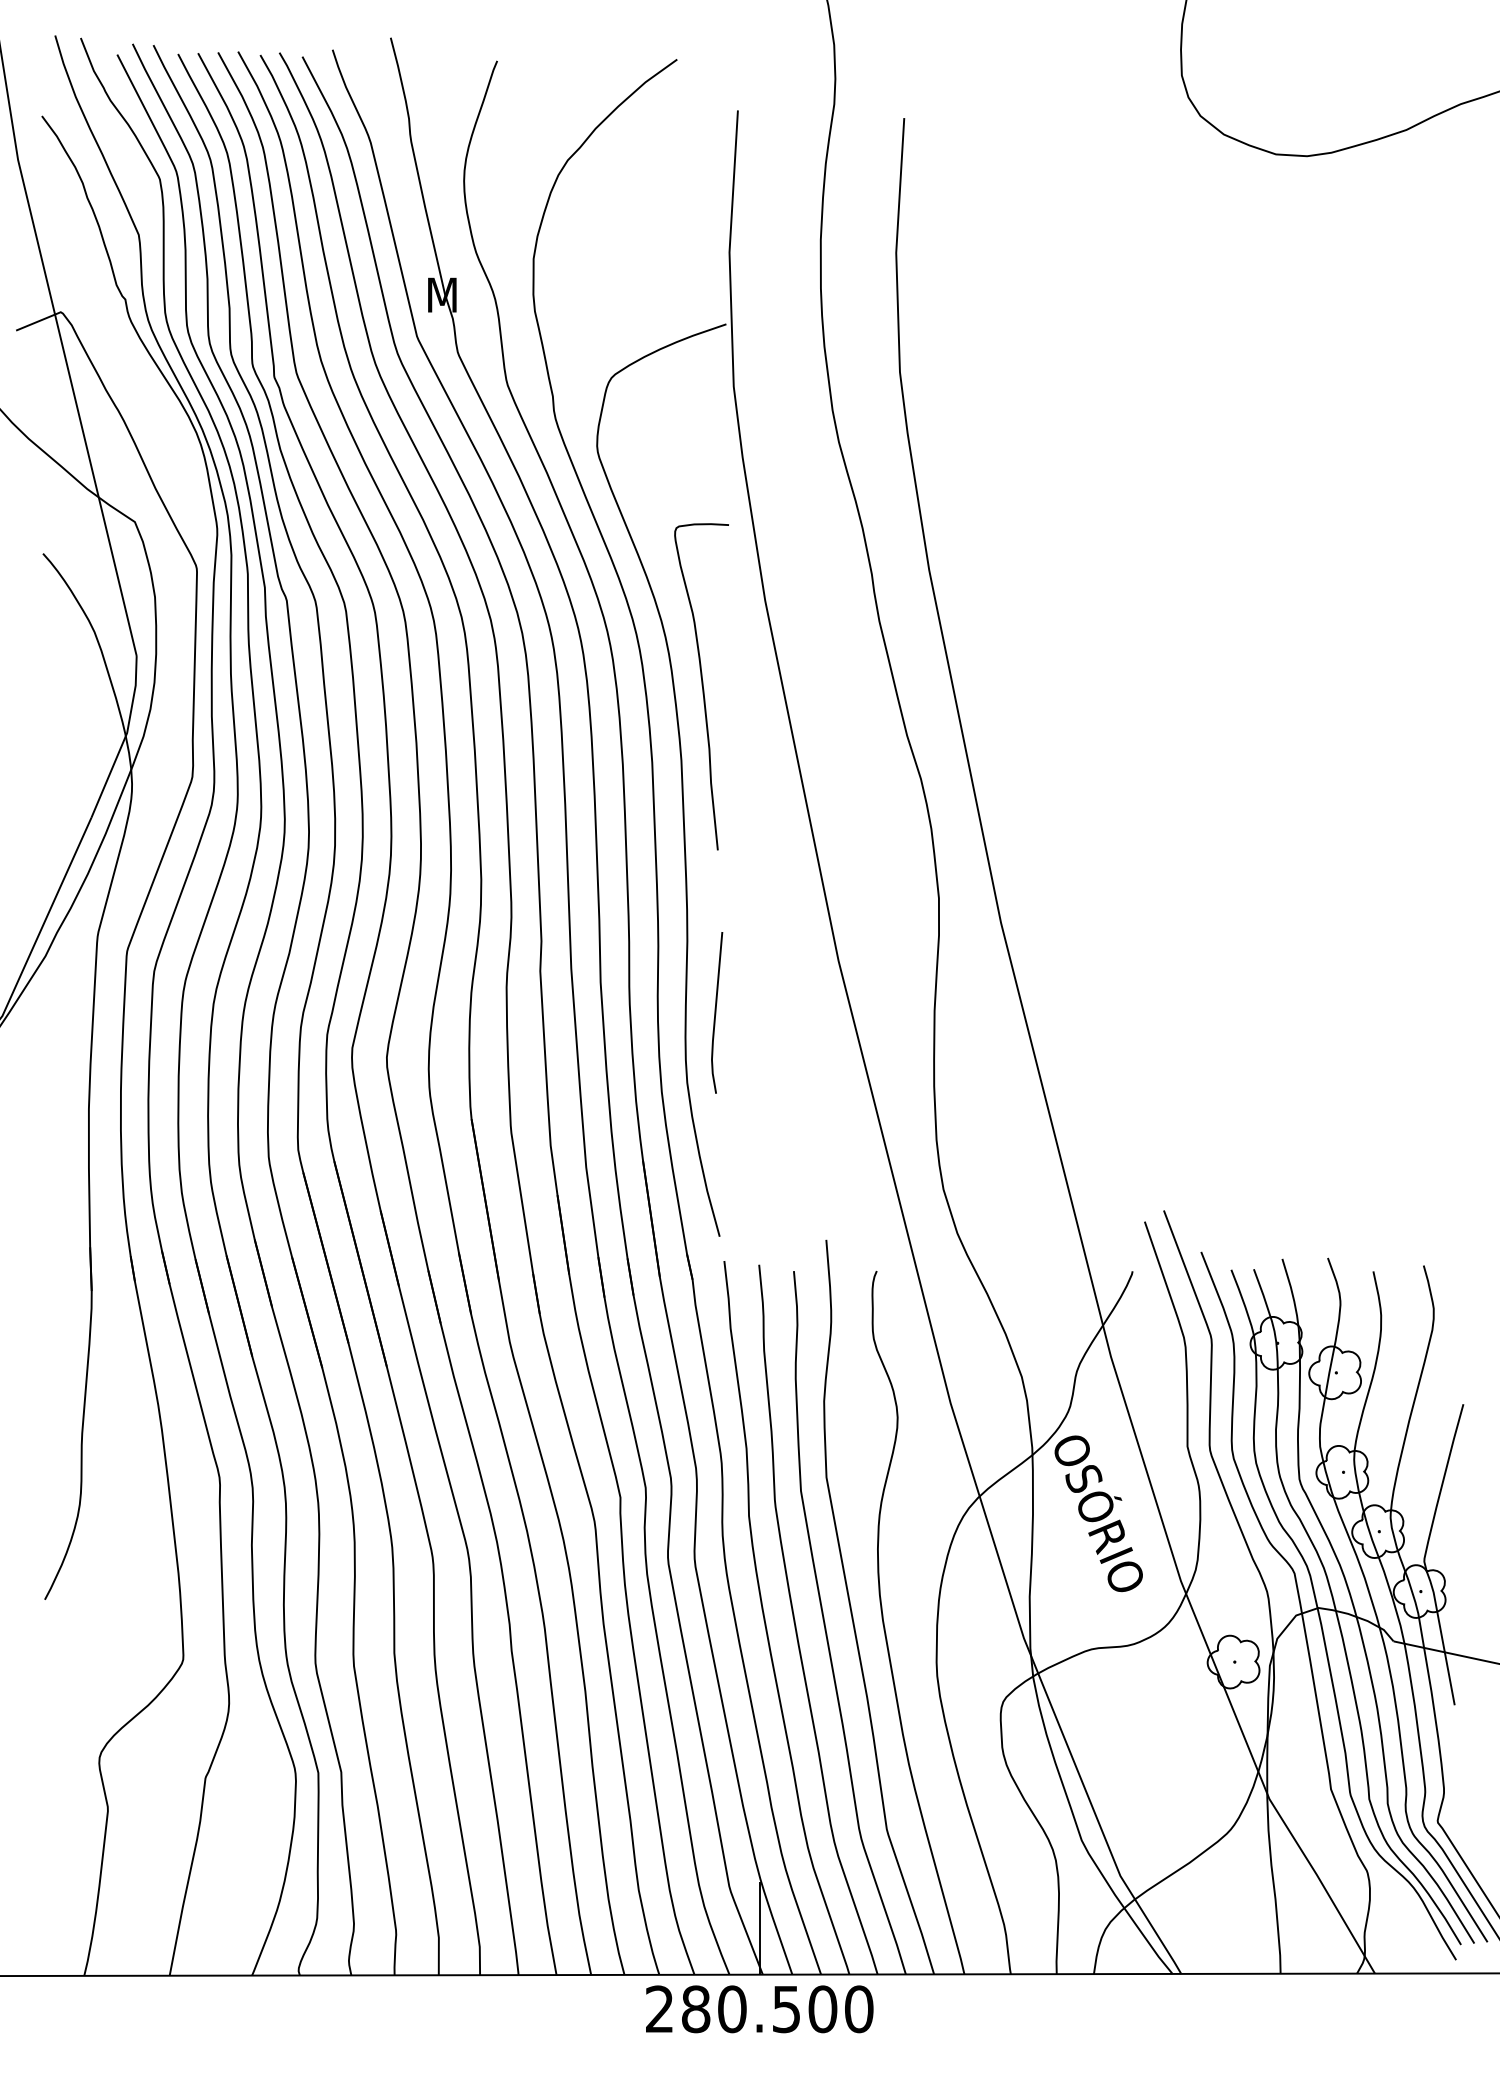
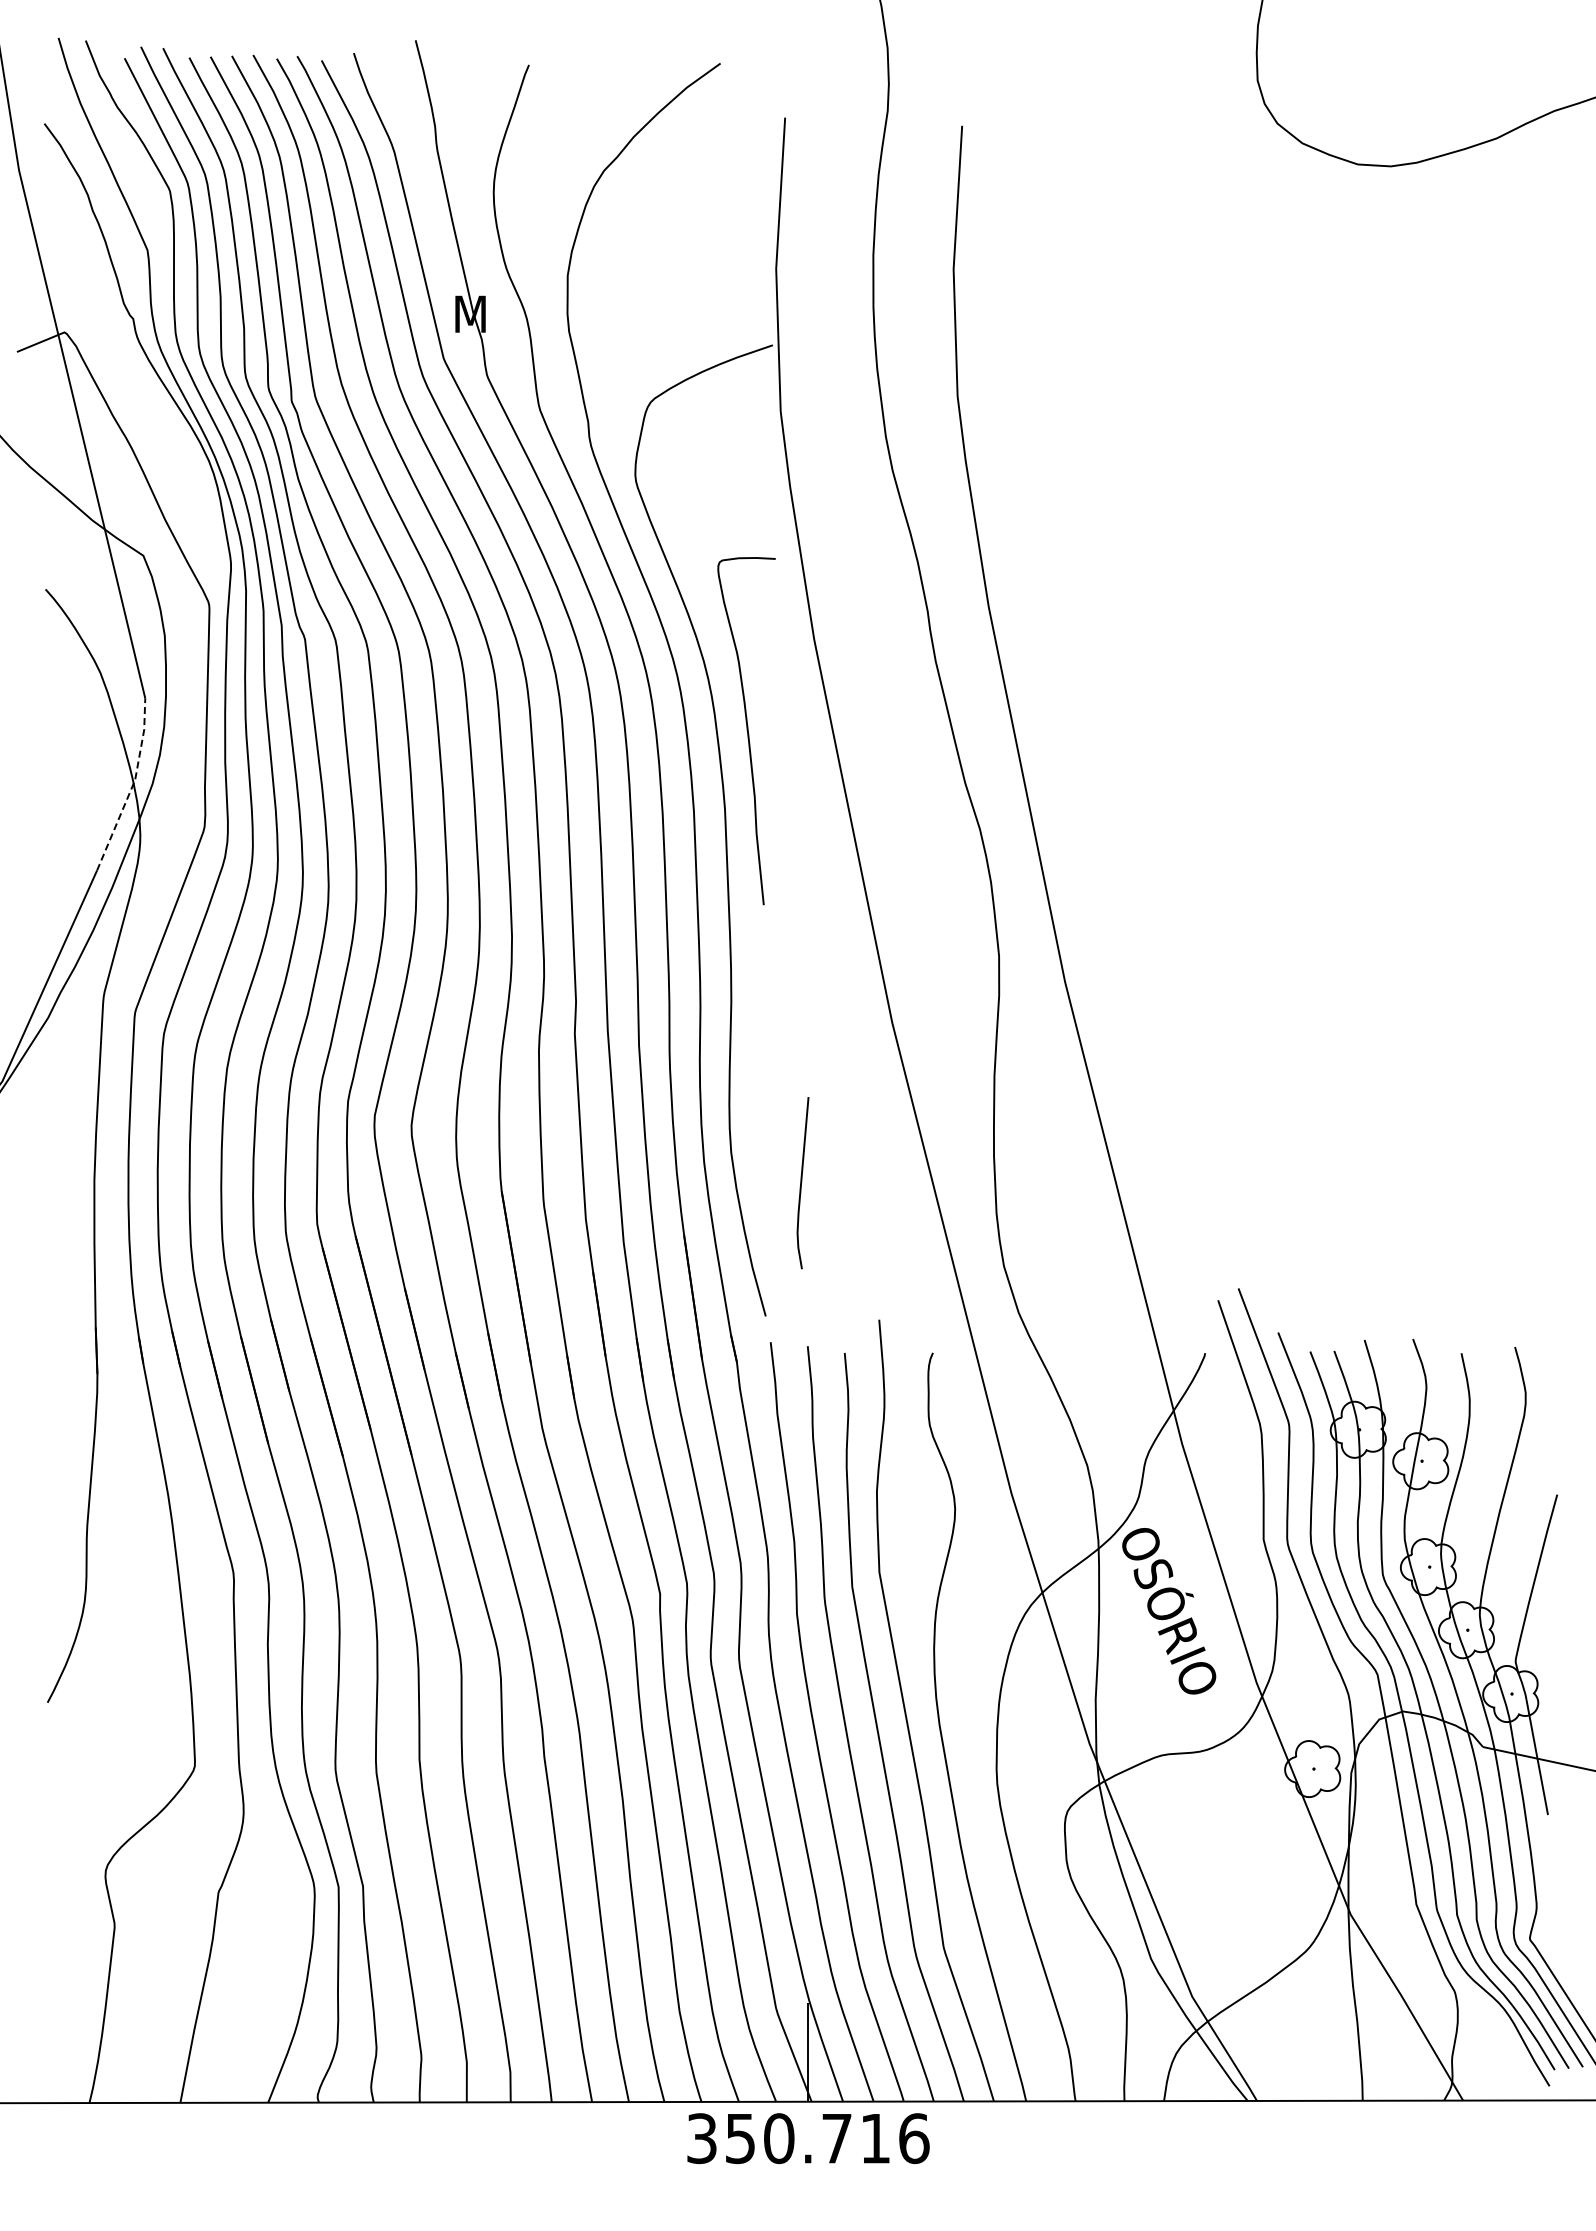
line: (124, 737) -> (132, 785), solid -> dashed
line: (716, 1012) -> (802, 1182), moved
text: (759, 2009) -> (808, 2138), 280.500 -> 350.716

